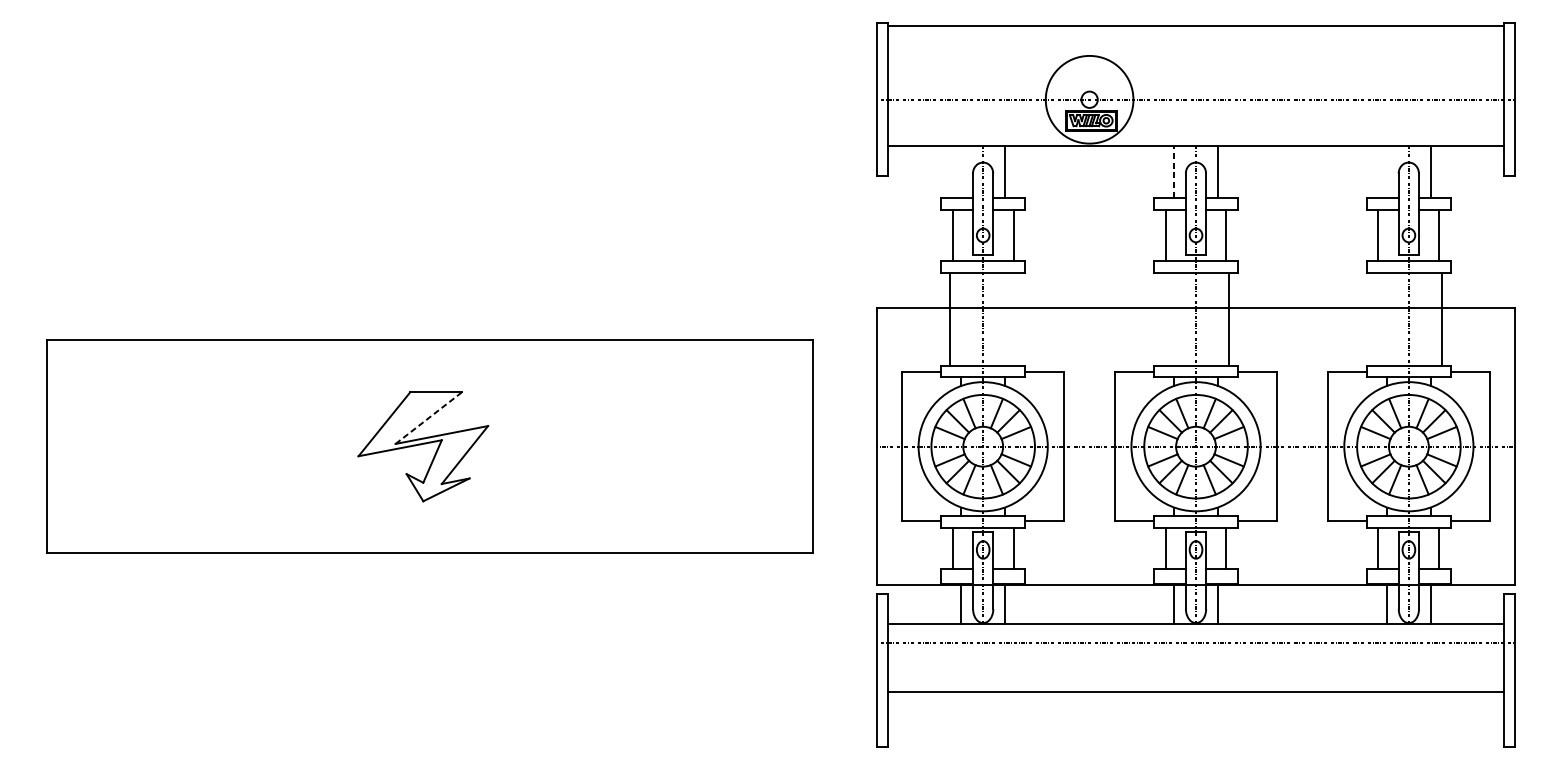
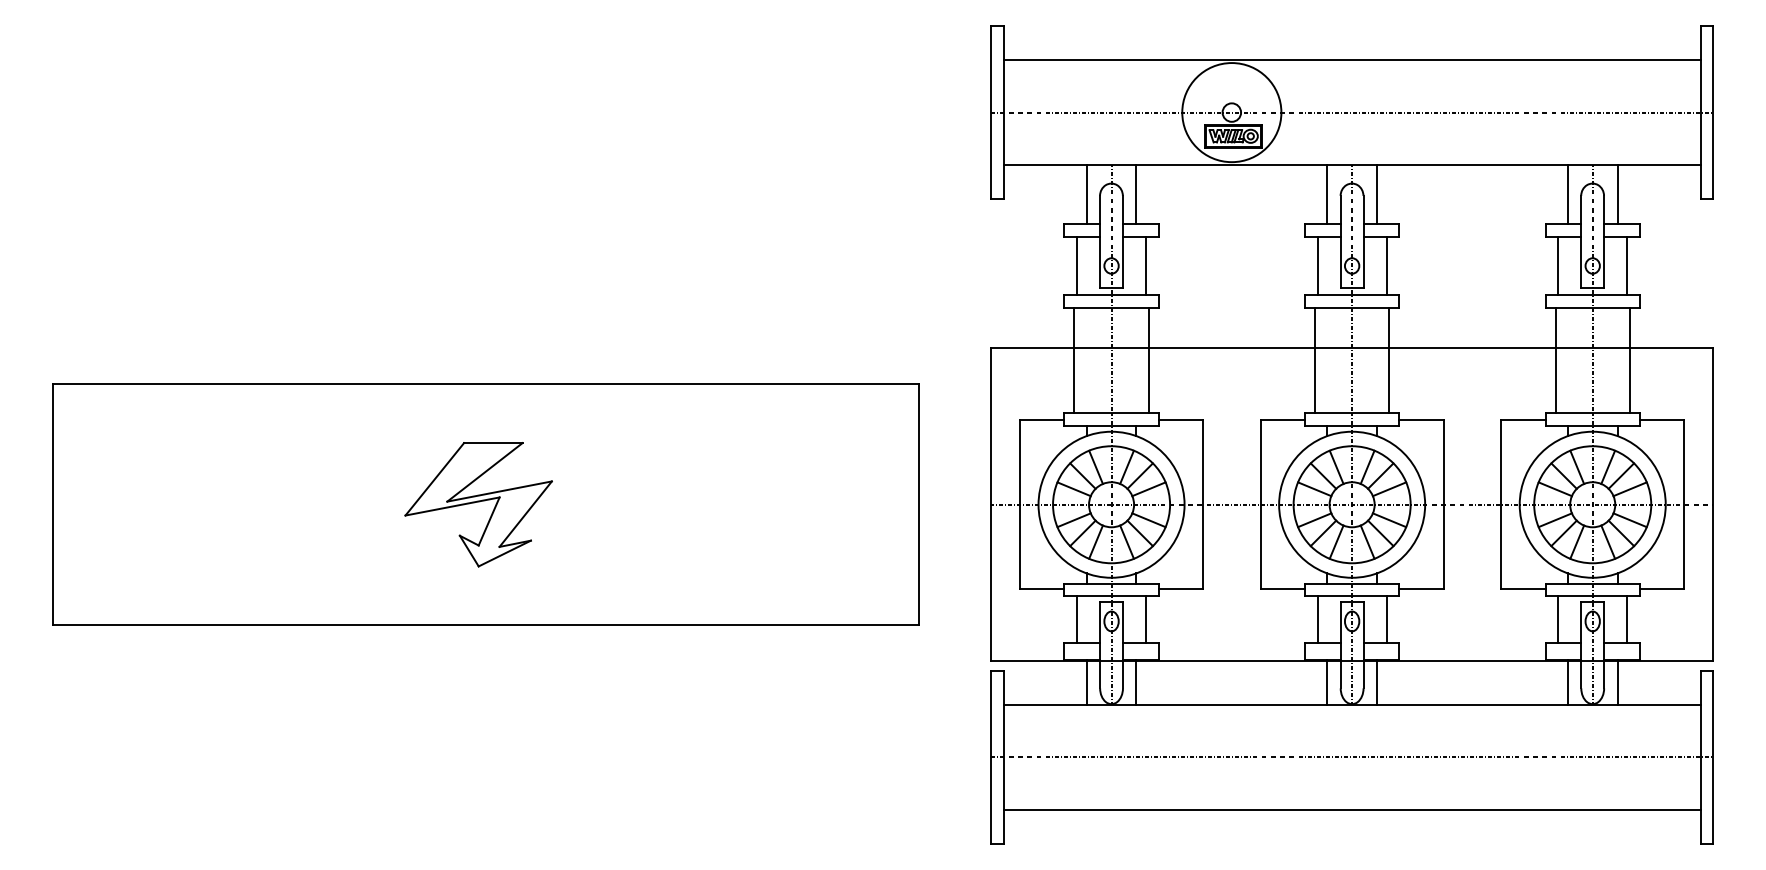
line: (1195, 25) -> (1351, 59), moved
line: (1174, 171) -> (1327, 193), dashed -> solid
line: (961, 172) -> (1086, 194), added
line: (1386, 172) -> (1567, 194), added
line: (1015, 319) -> (1148, 360), added
line: (1162, 319) -> (1314, 360), added
line: (1375, 319) -> (1555, 360), added
line: (428, 418) -> (484, 472), dashed -> solid
line: (1196, 642) -> (1352, 757), moved
line: (1195, 692) -> (1351, 810), moved

